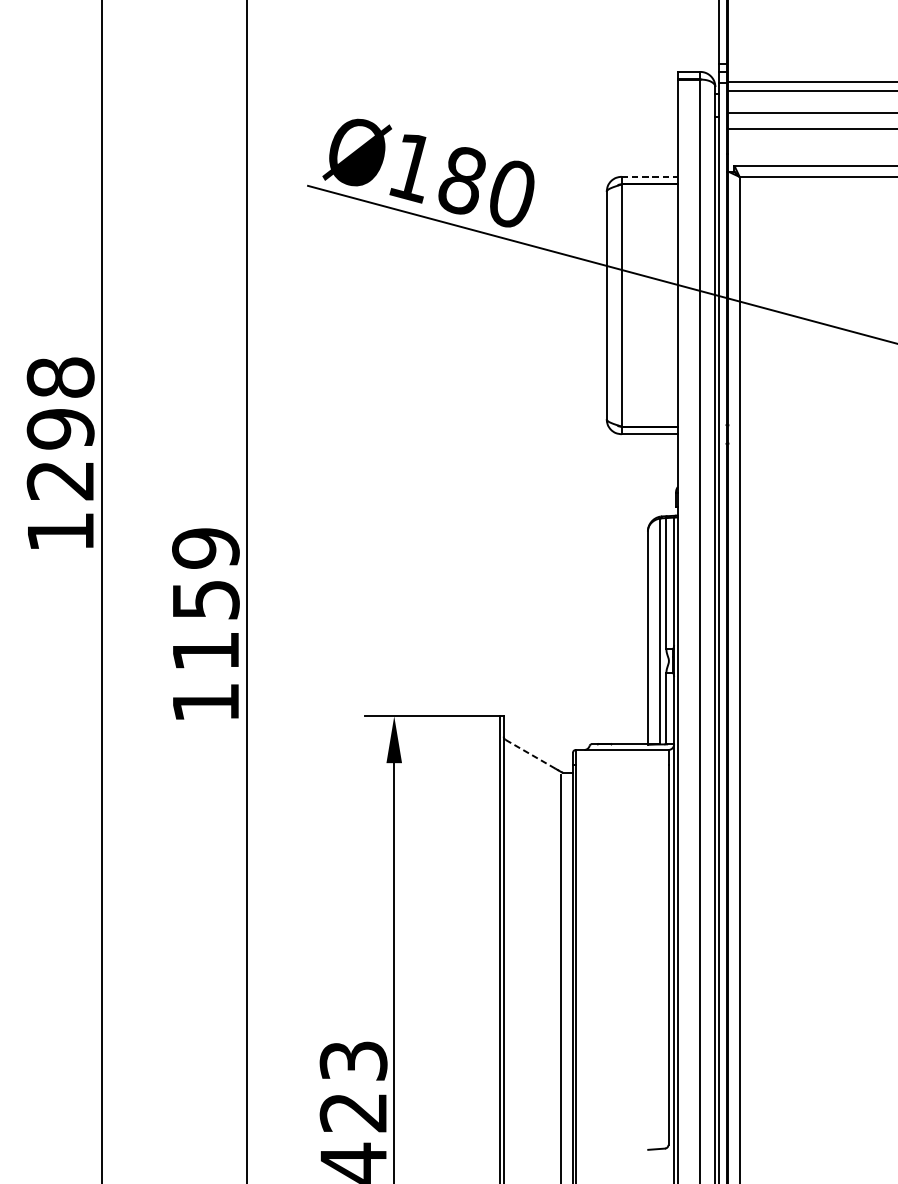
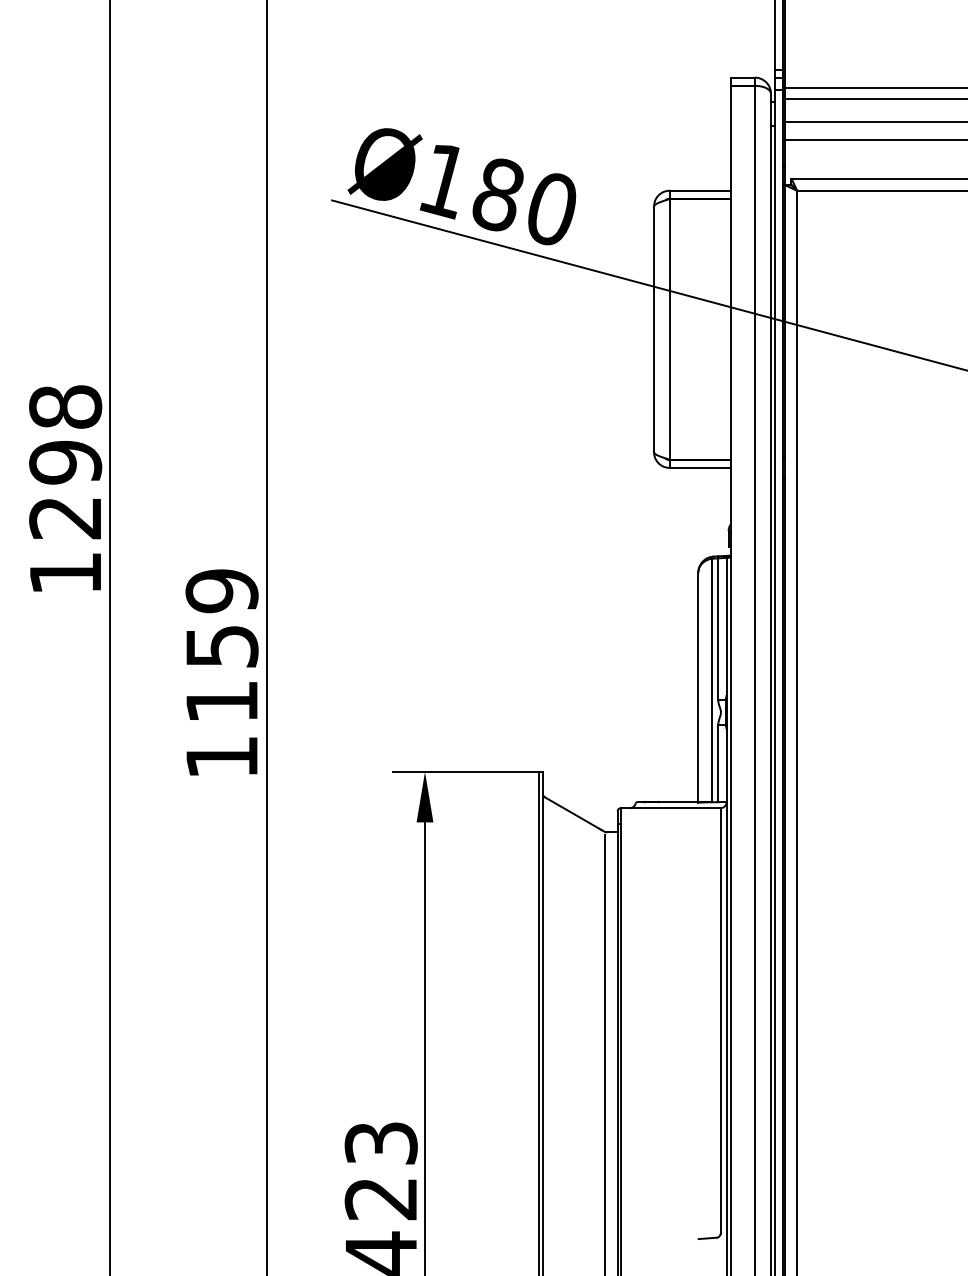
line: (649, 176) -> (700, 190), dashed -> solid
line: (531, 754) -> (572, 813), dashed -> solid

